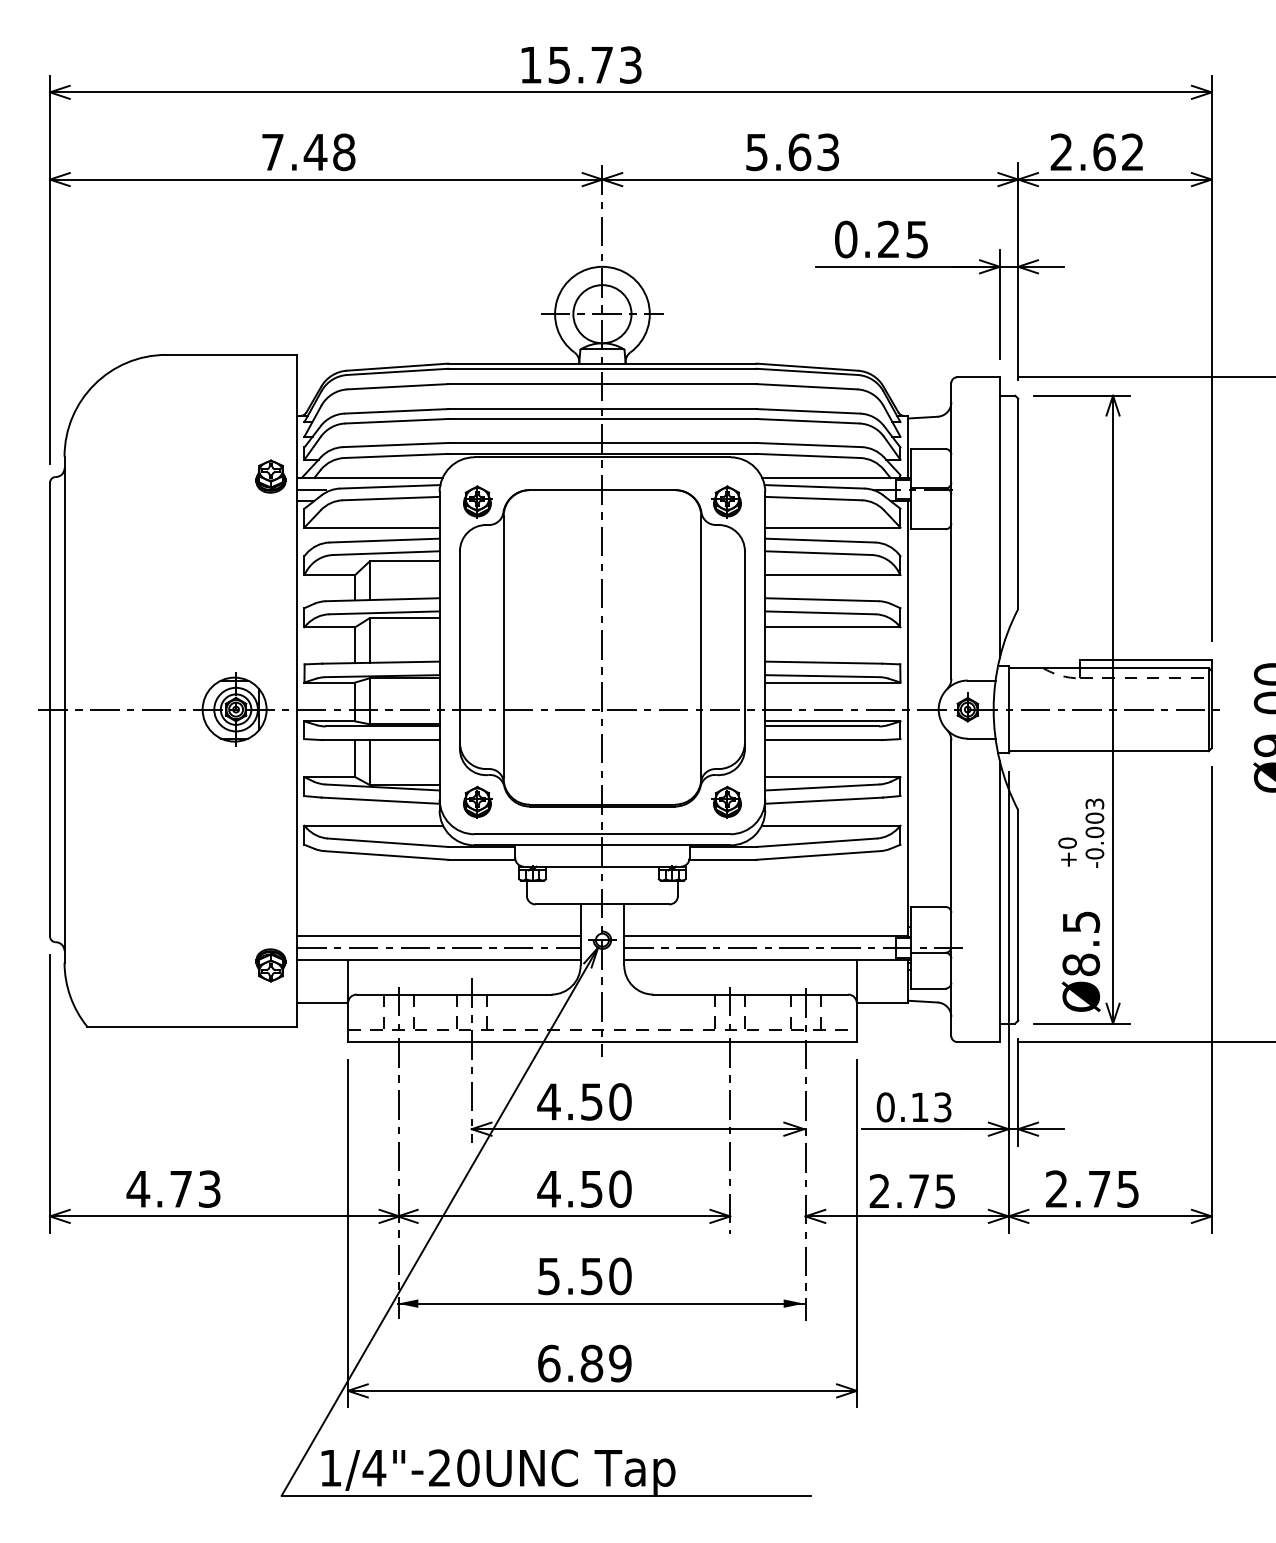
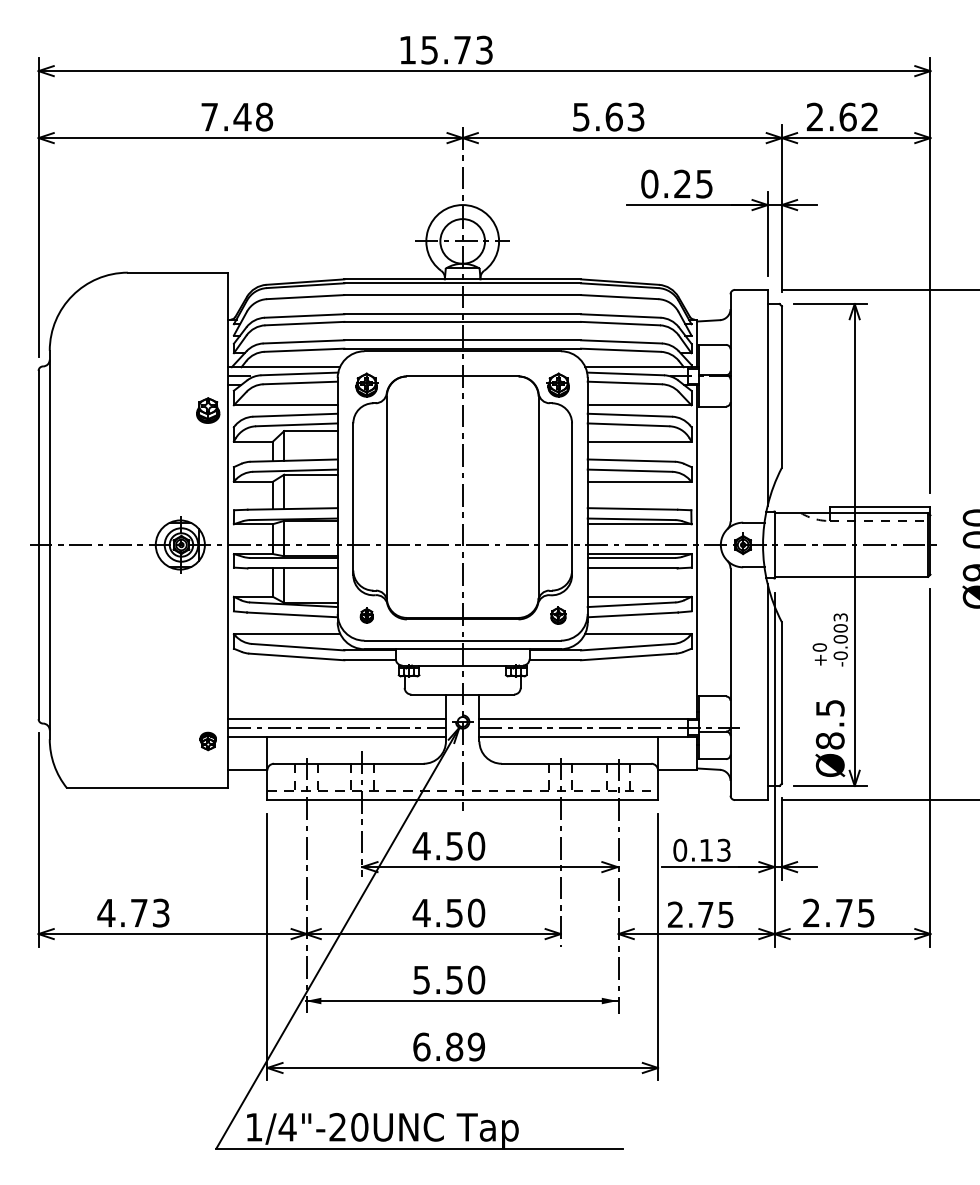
part: (270, 476) -> (207, 410), moved
part: (477, 801) -> (366, 615), size x0.6
part: (726, 801) -> (557, 615), size x0.7
part: (270, 965) -> (207, 741), size x0.7

